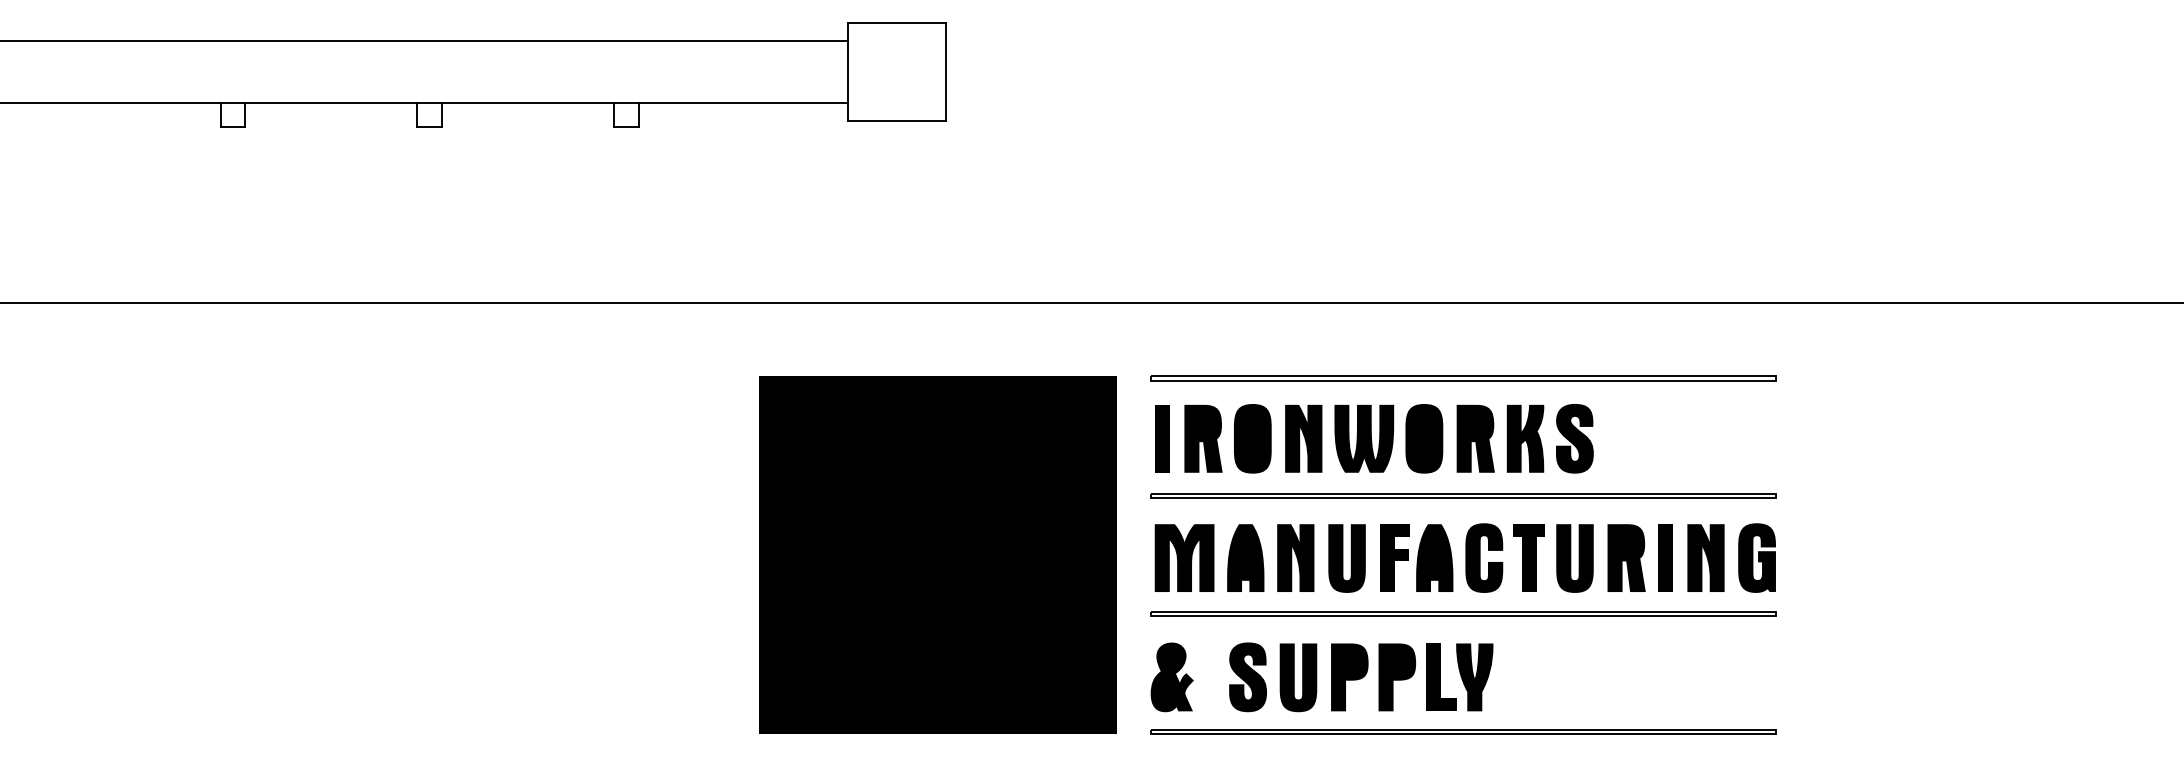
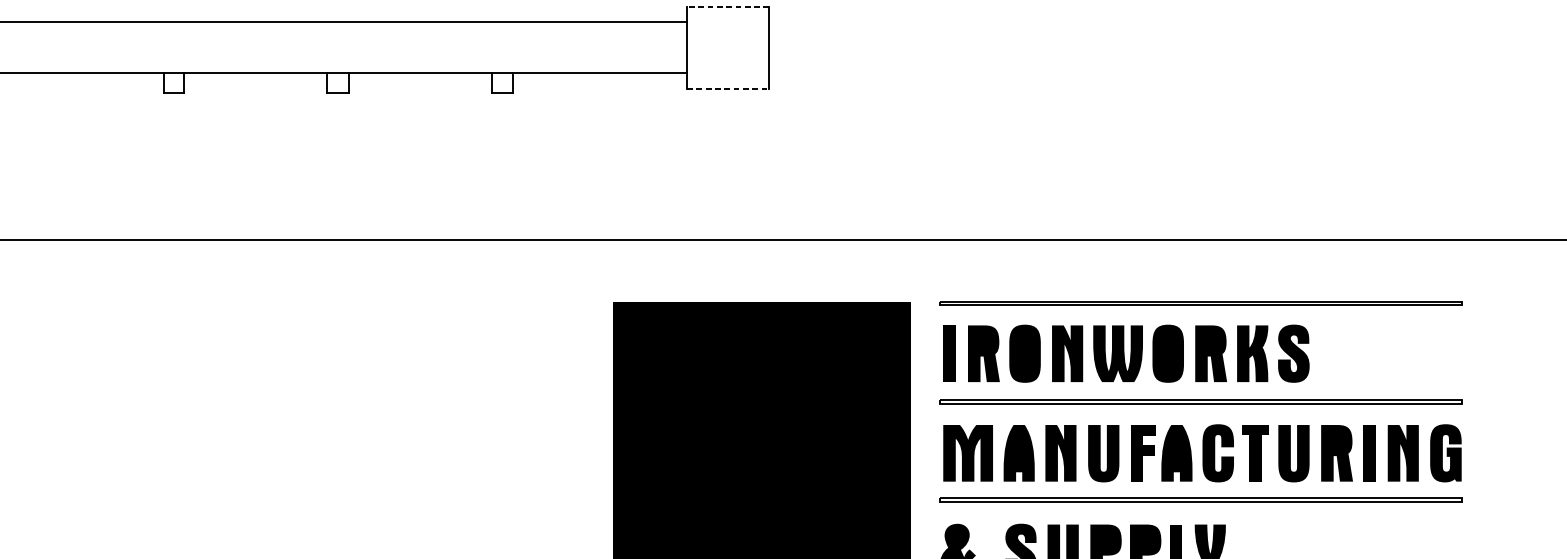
line: (896, 22) -> (727, 6), solid -> dashed
line: (897, 121) -> (728, 88), solid -> dashed

